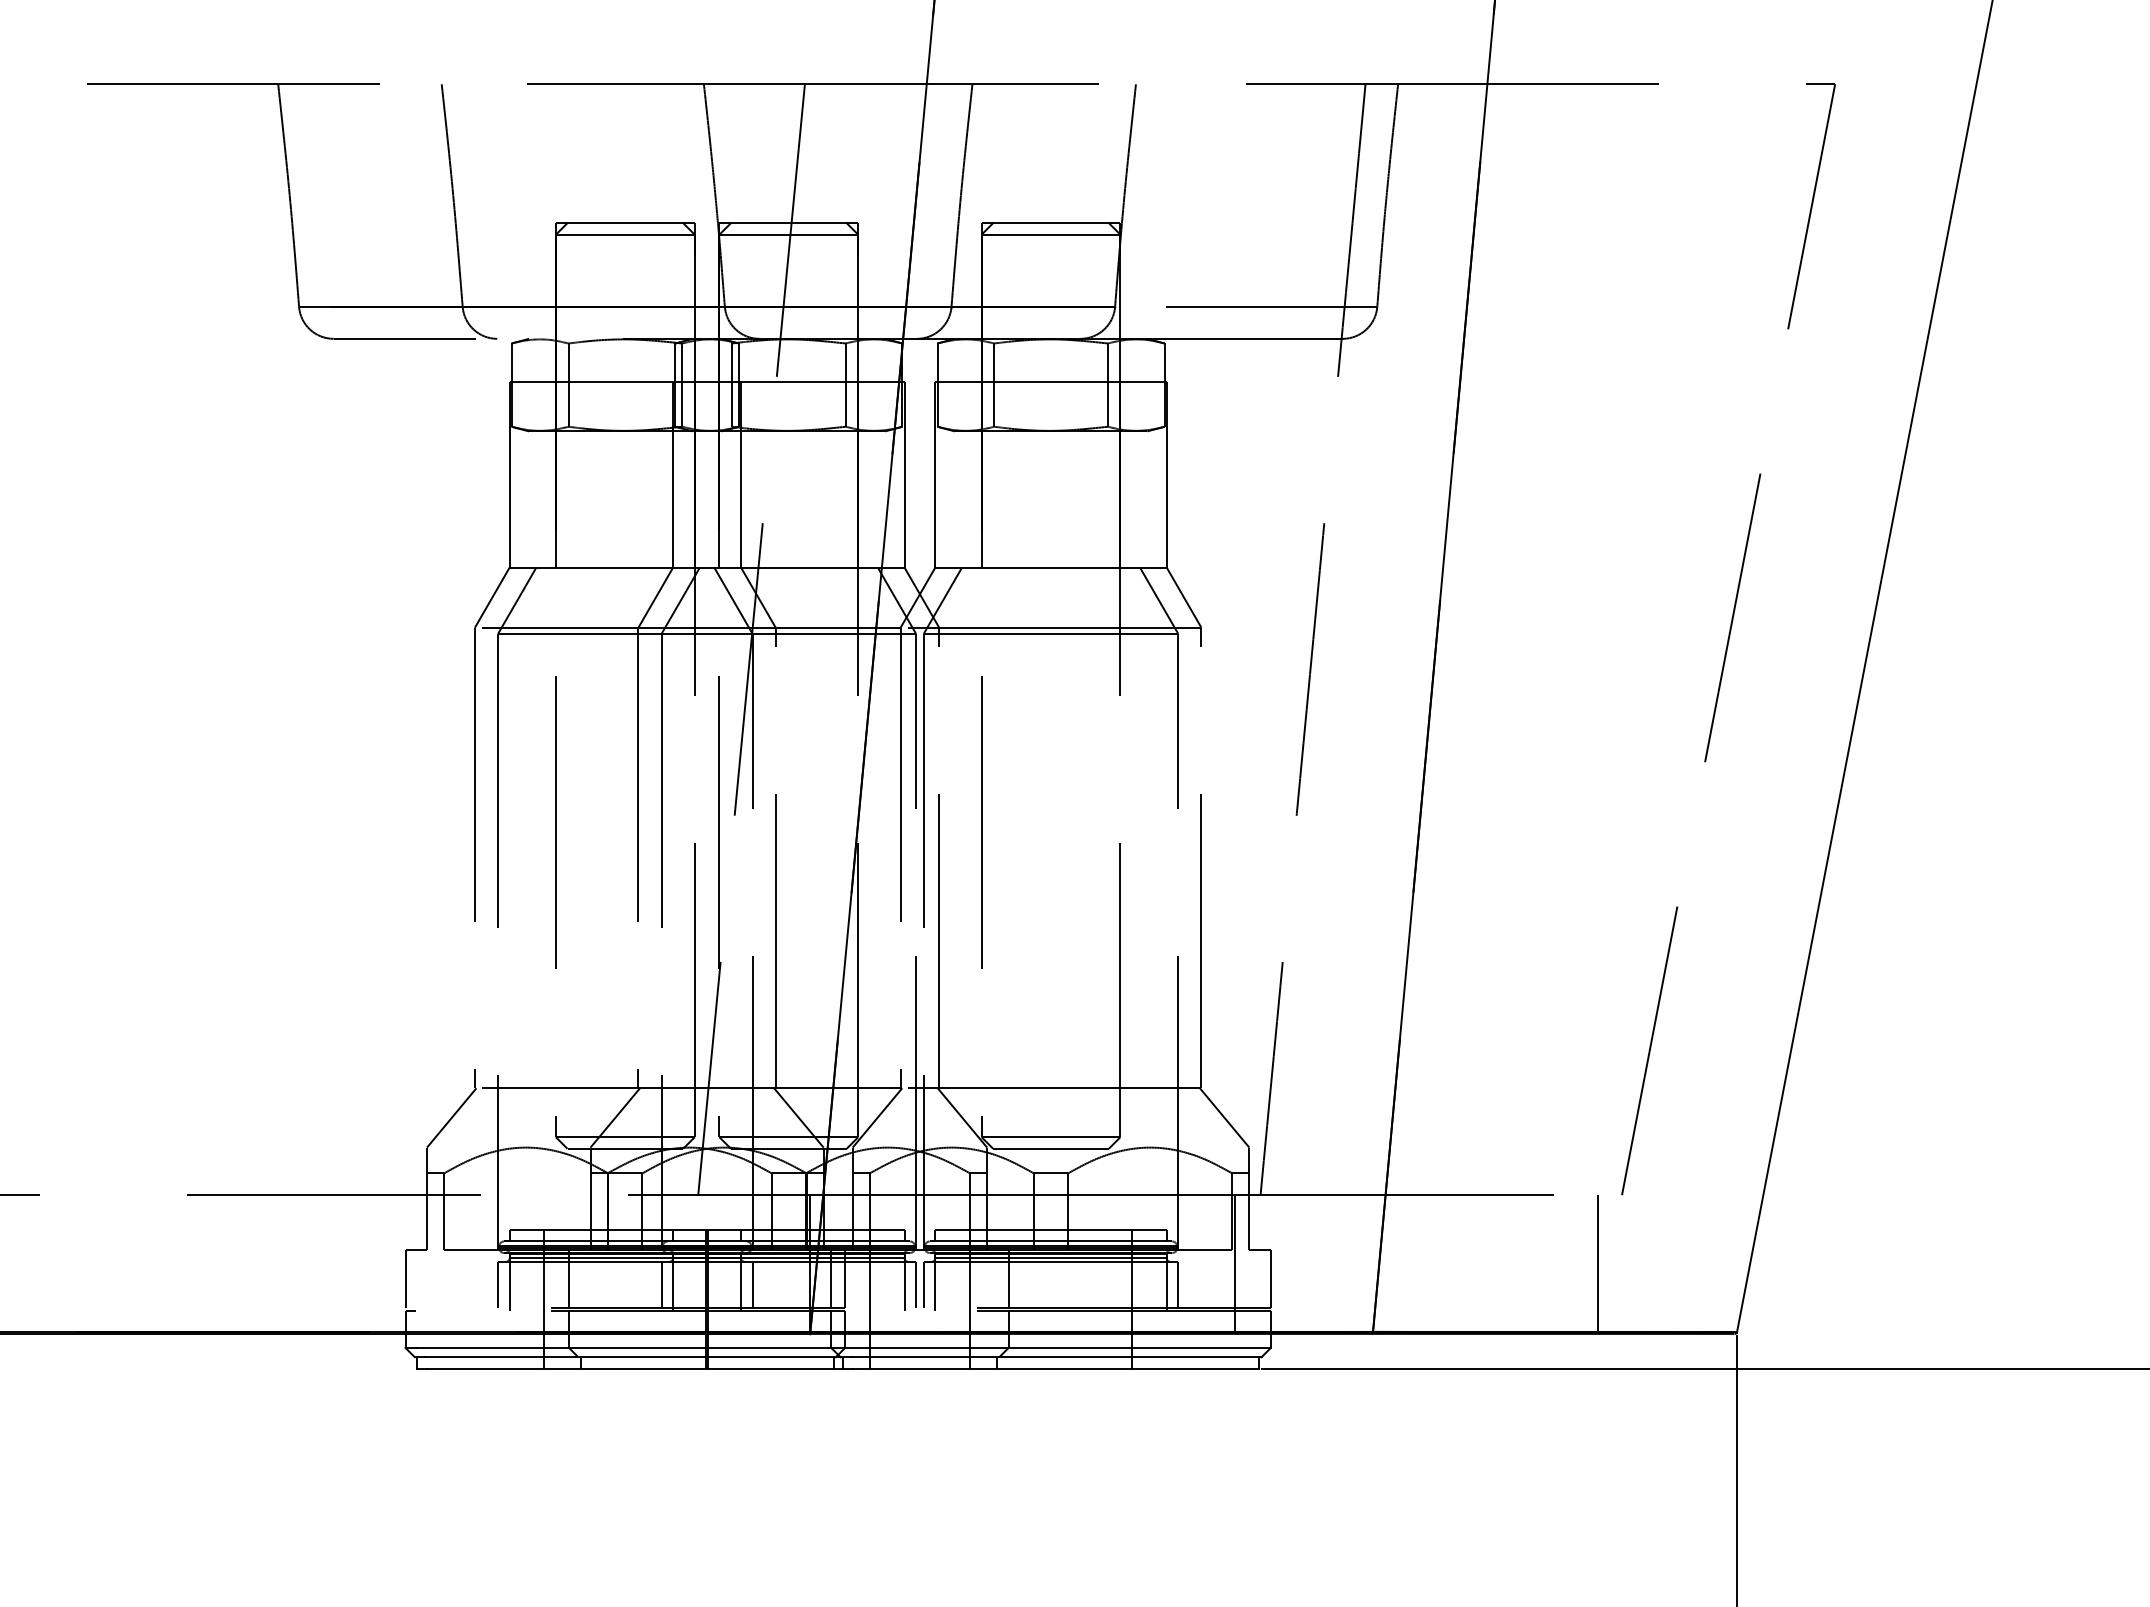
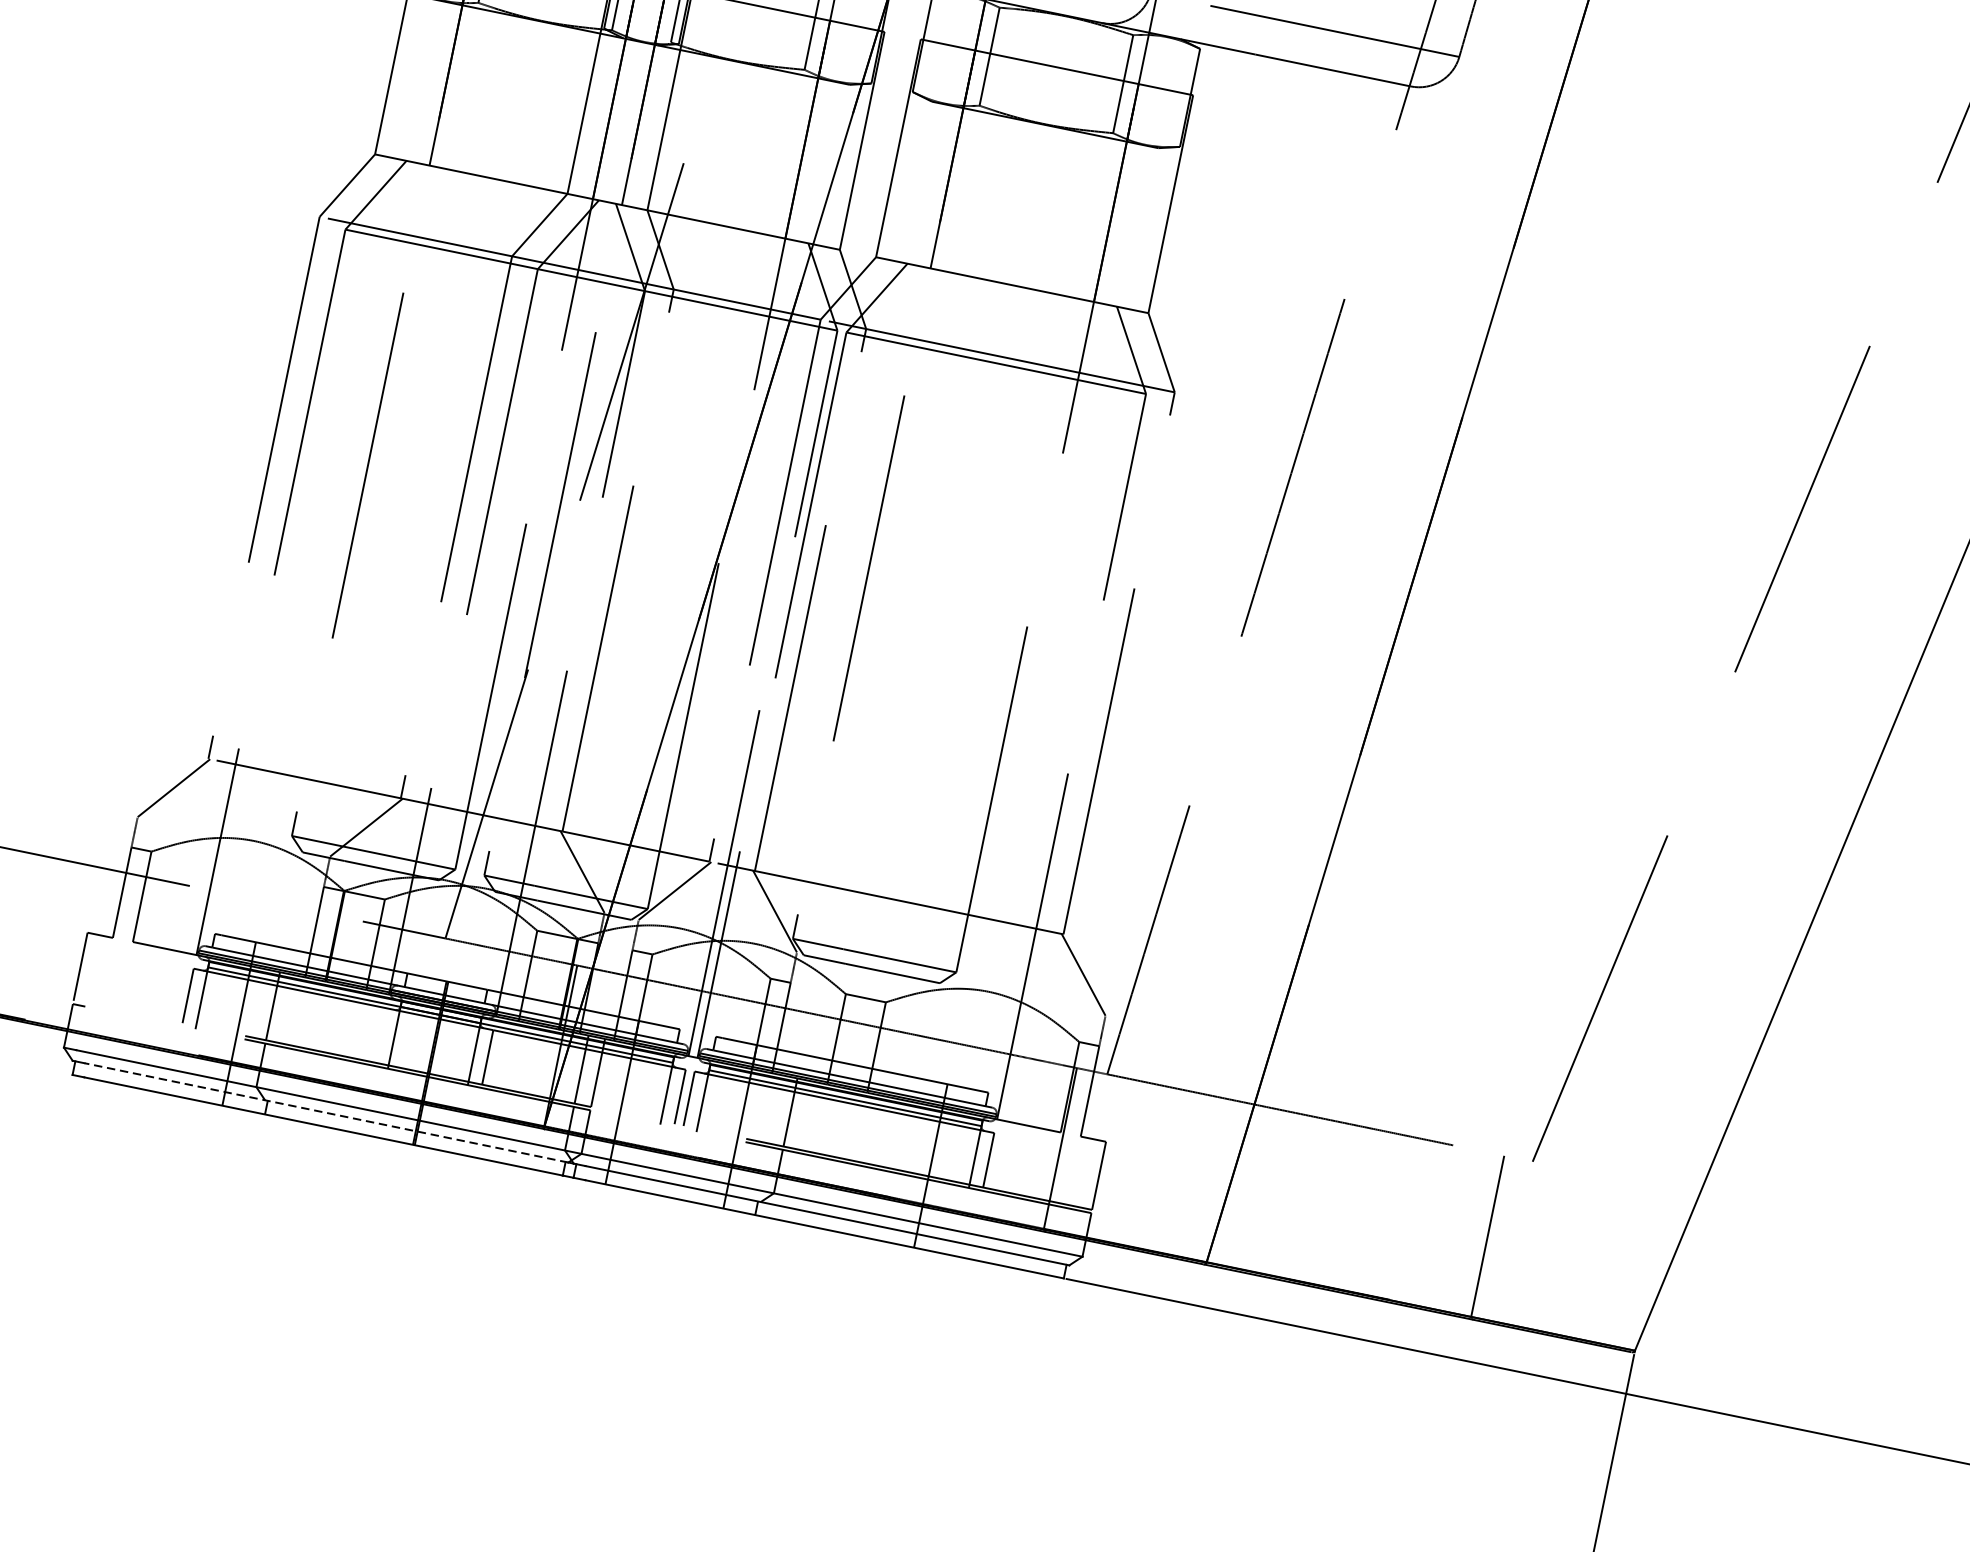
line: (661, 1284) -> (380, 1034), removed
line: (630, 1357) -> (326, 1113), solid -> dashed

